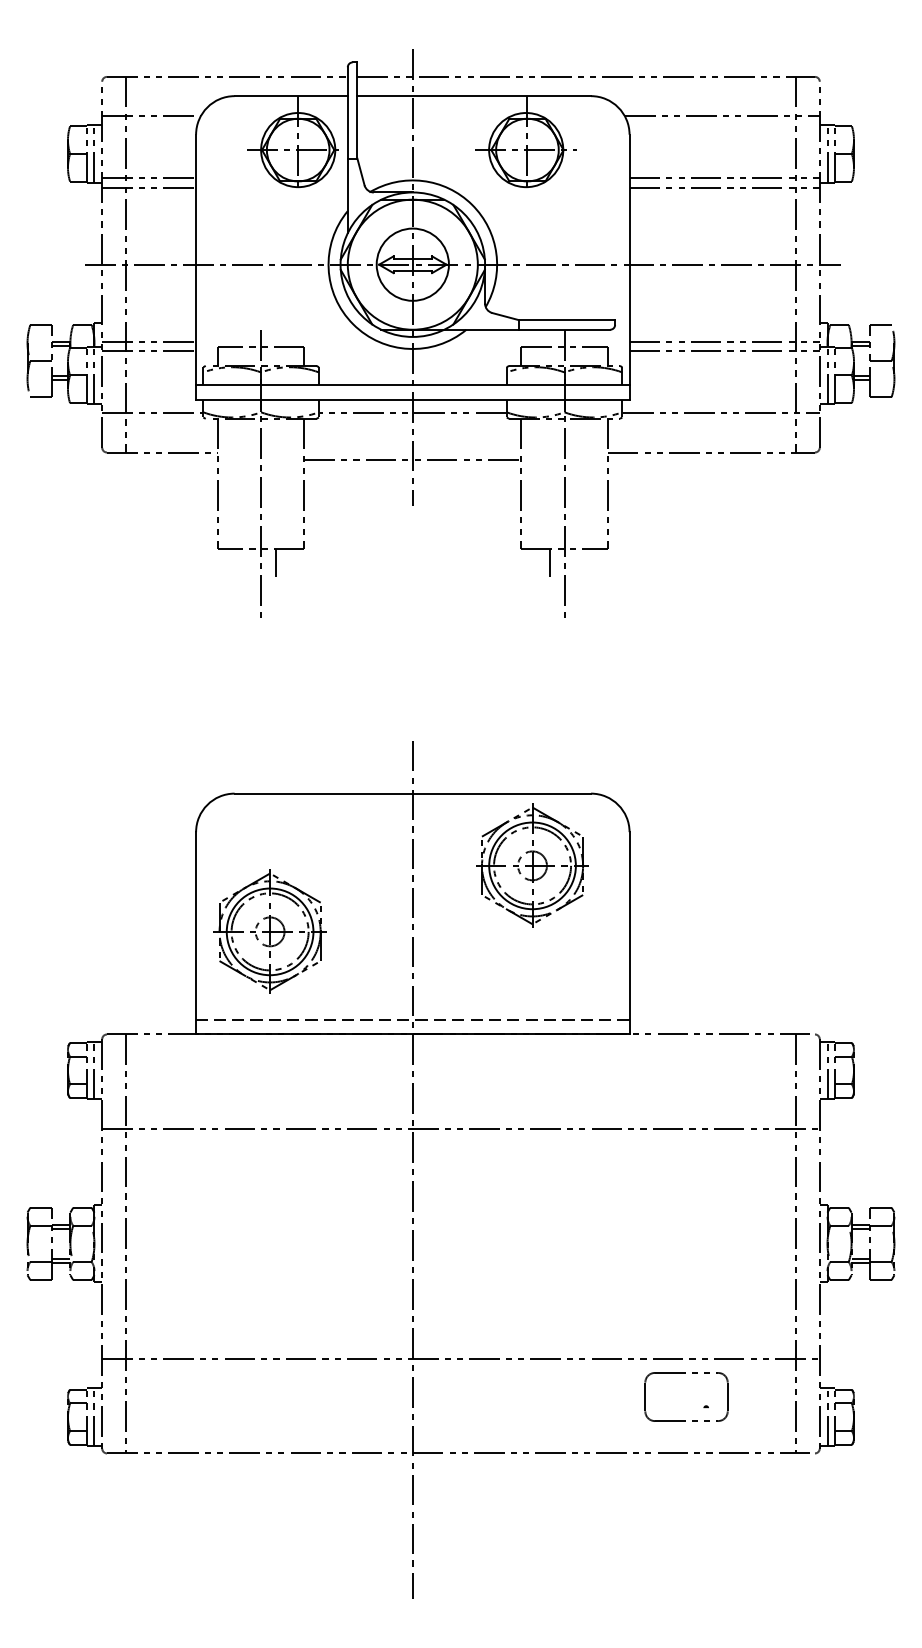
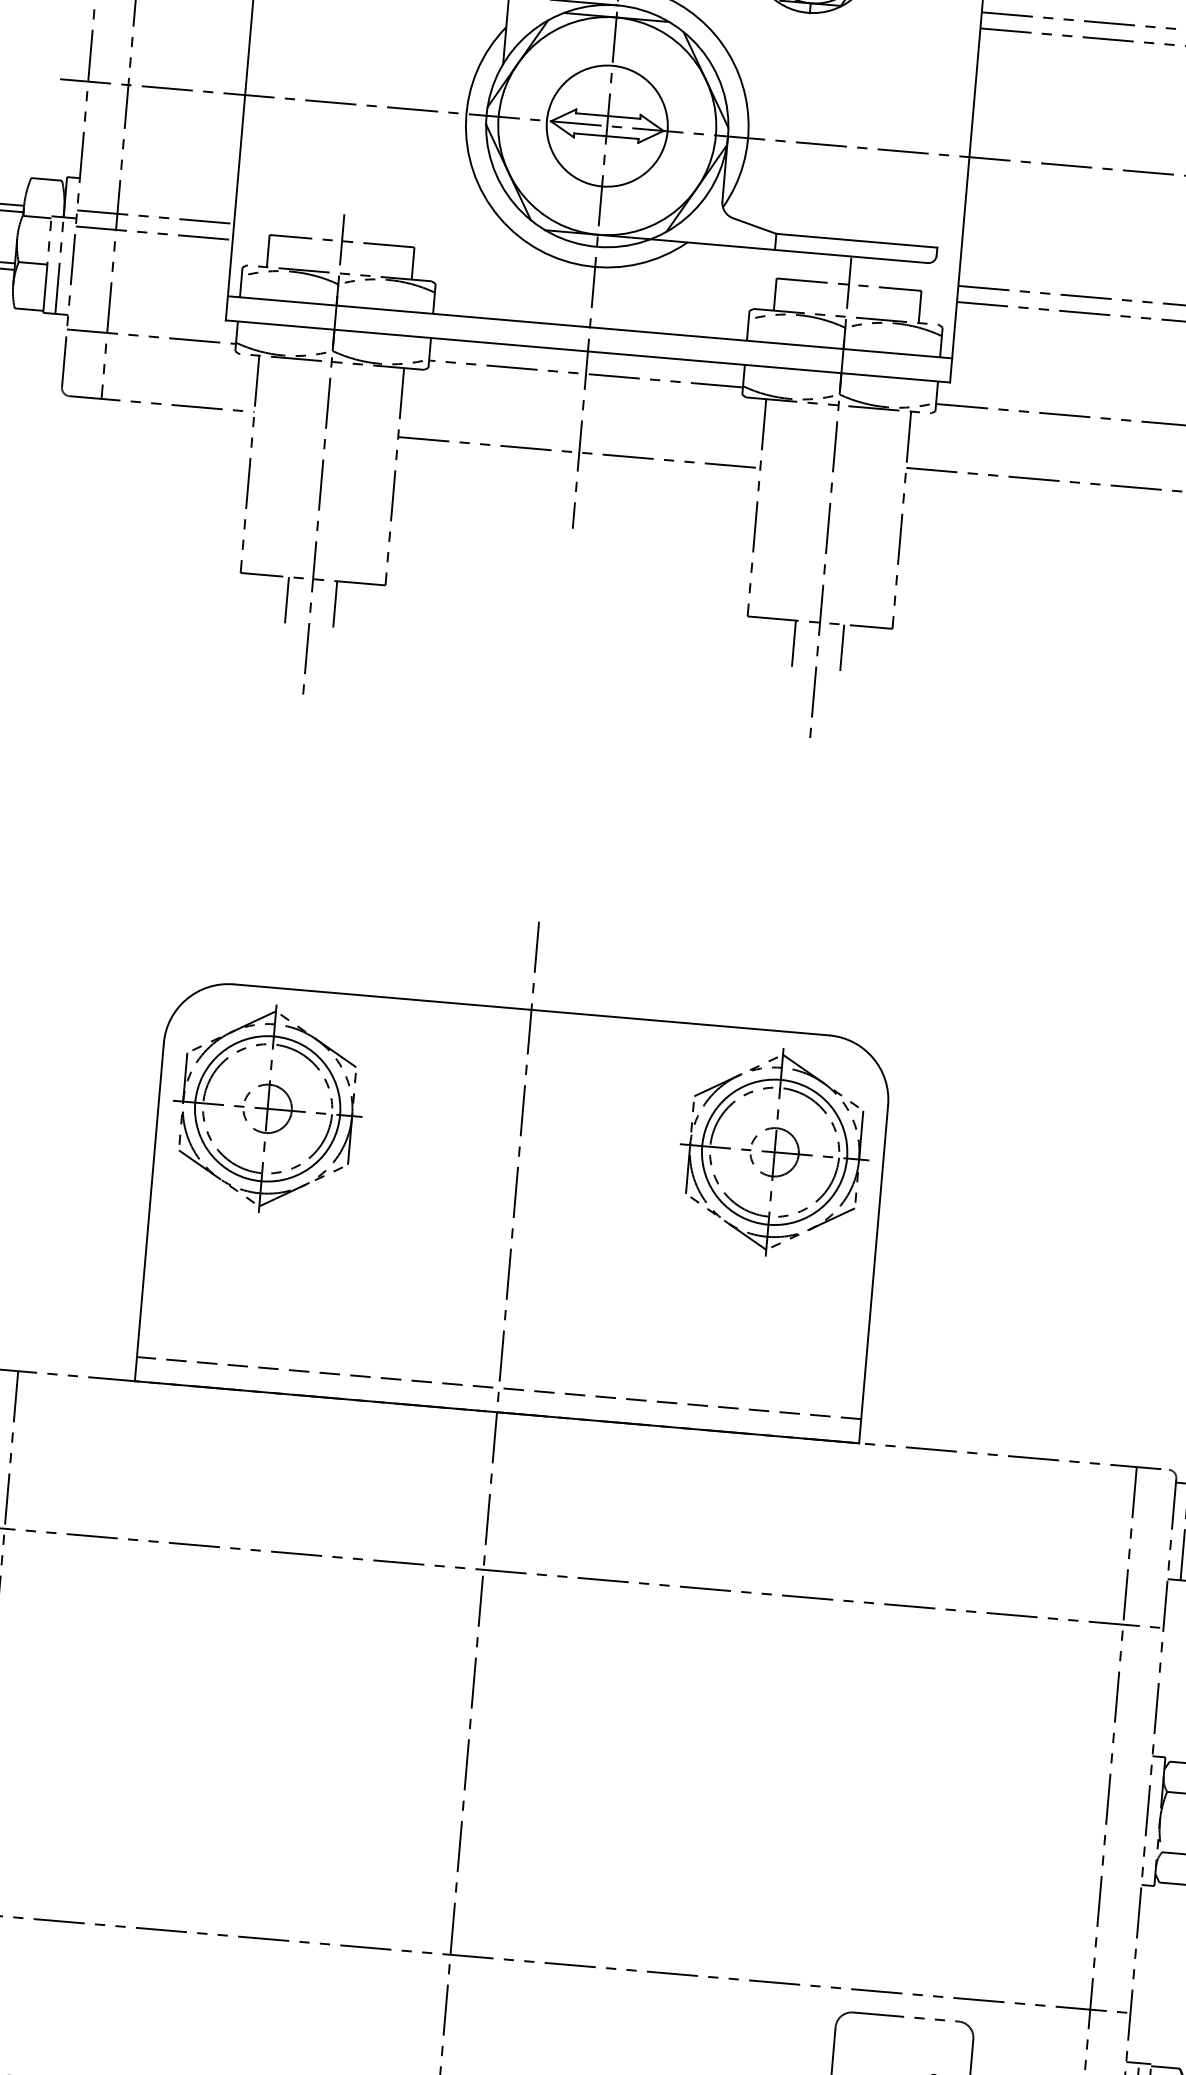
line: (246, 562) -> (286, 599), added
line: (578, 562) -> (841, 647), added
part: (532, 865) -> (774, 1151), moved
part: (269, 931) -> (266, 1108), moved

